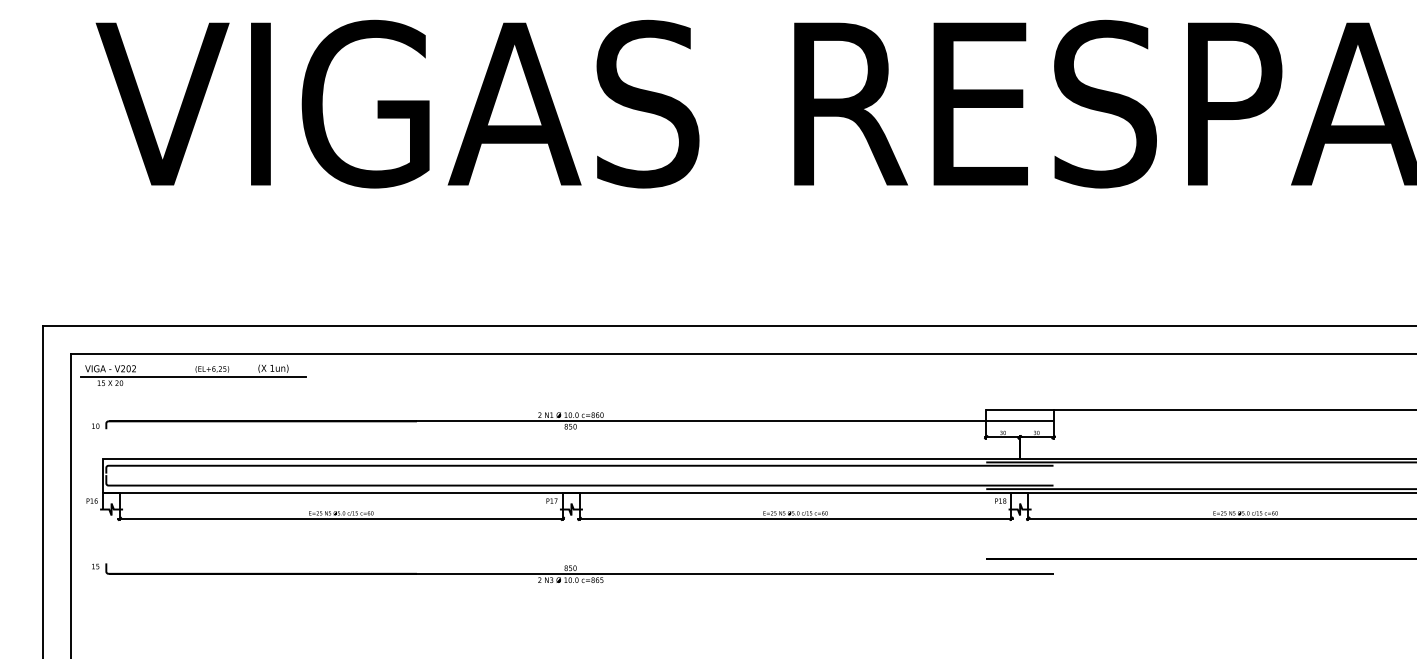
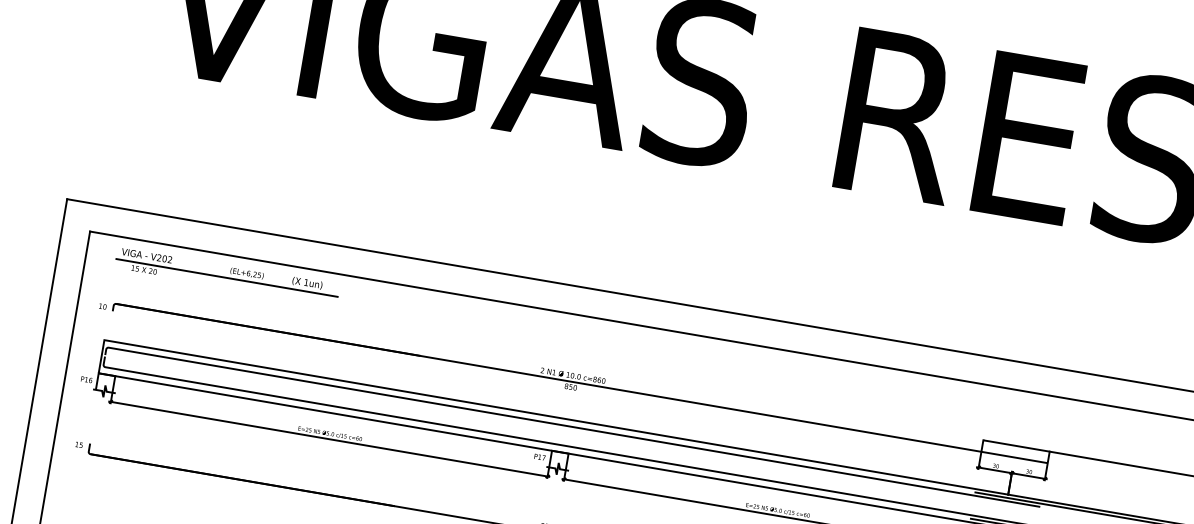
part: (193, 374) -> (227, 275), moved

